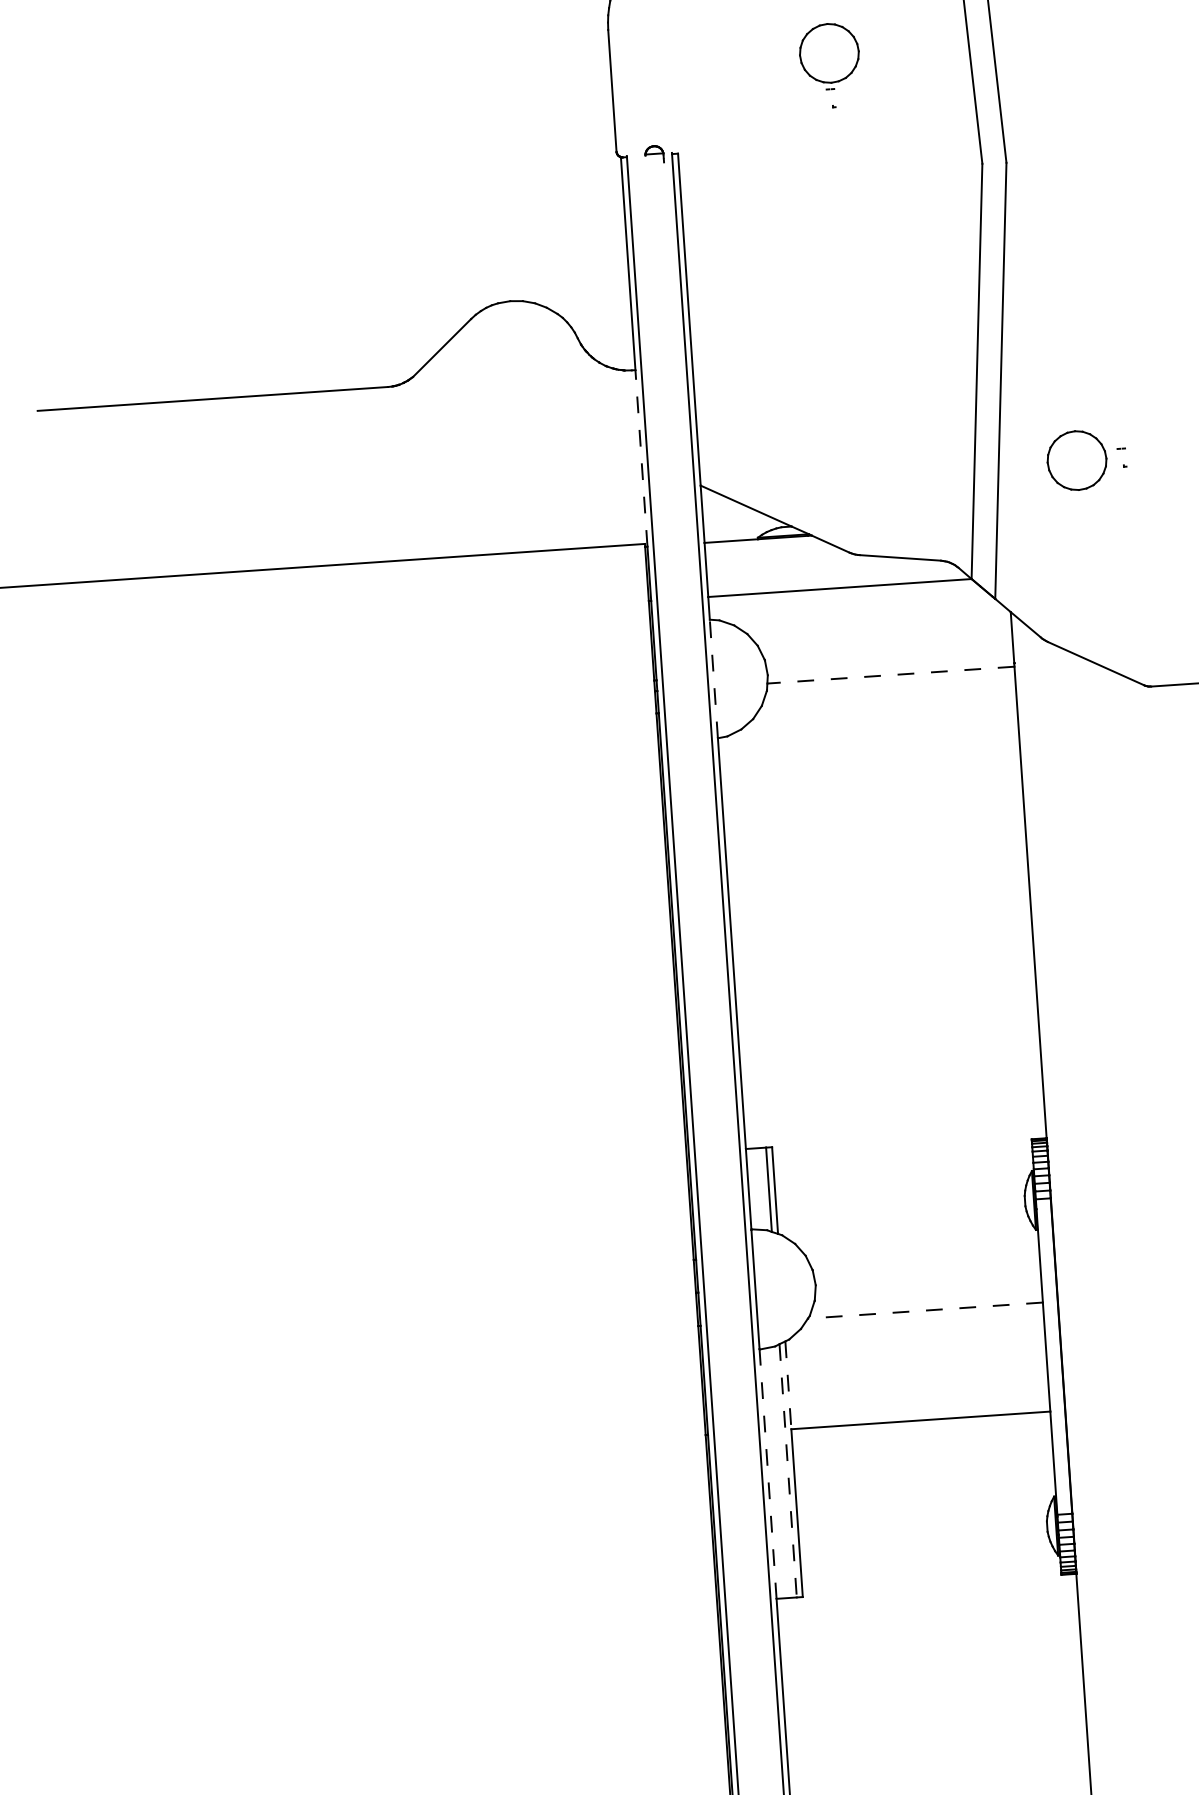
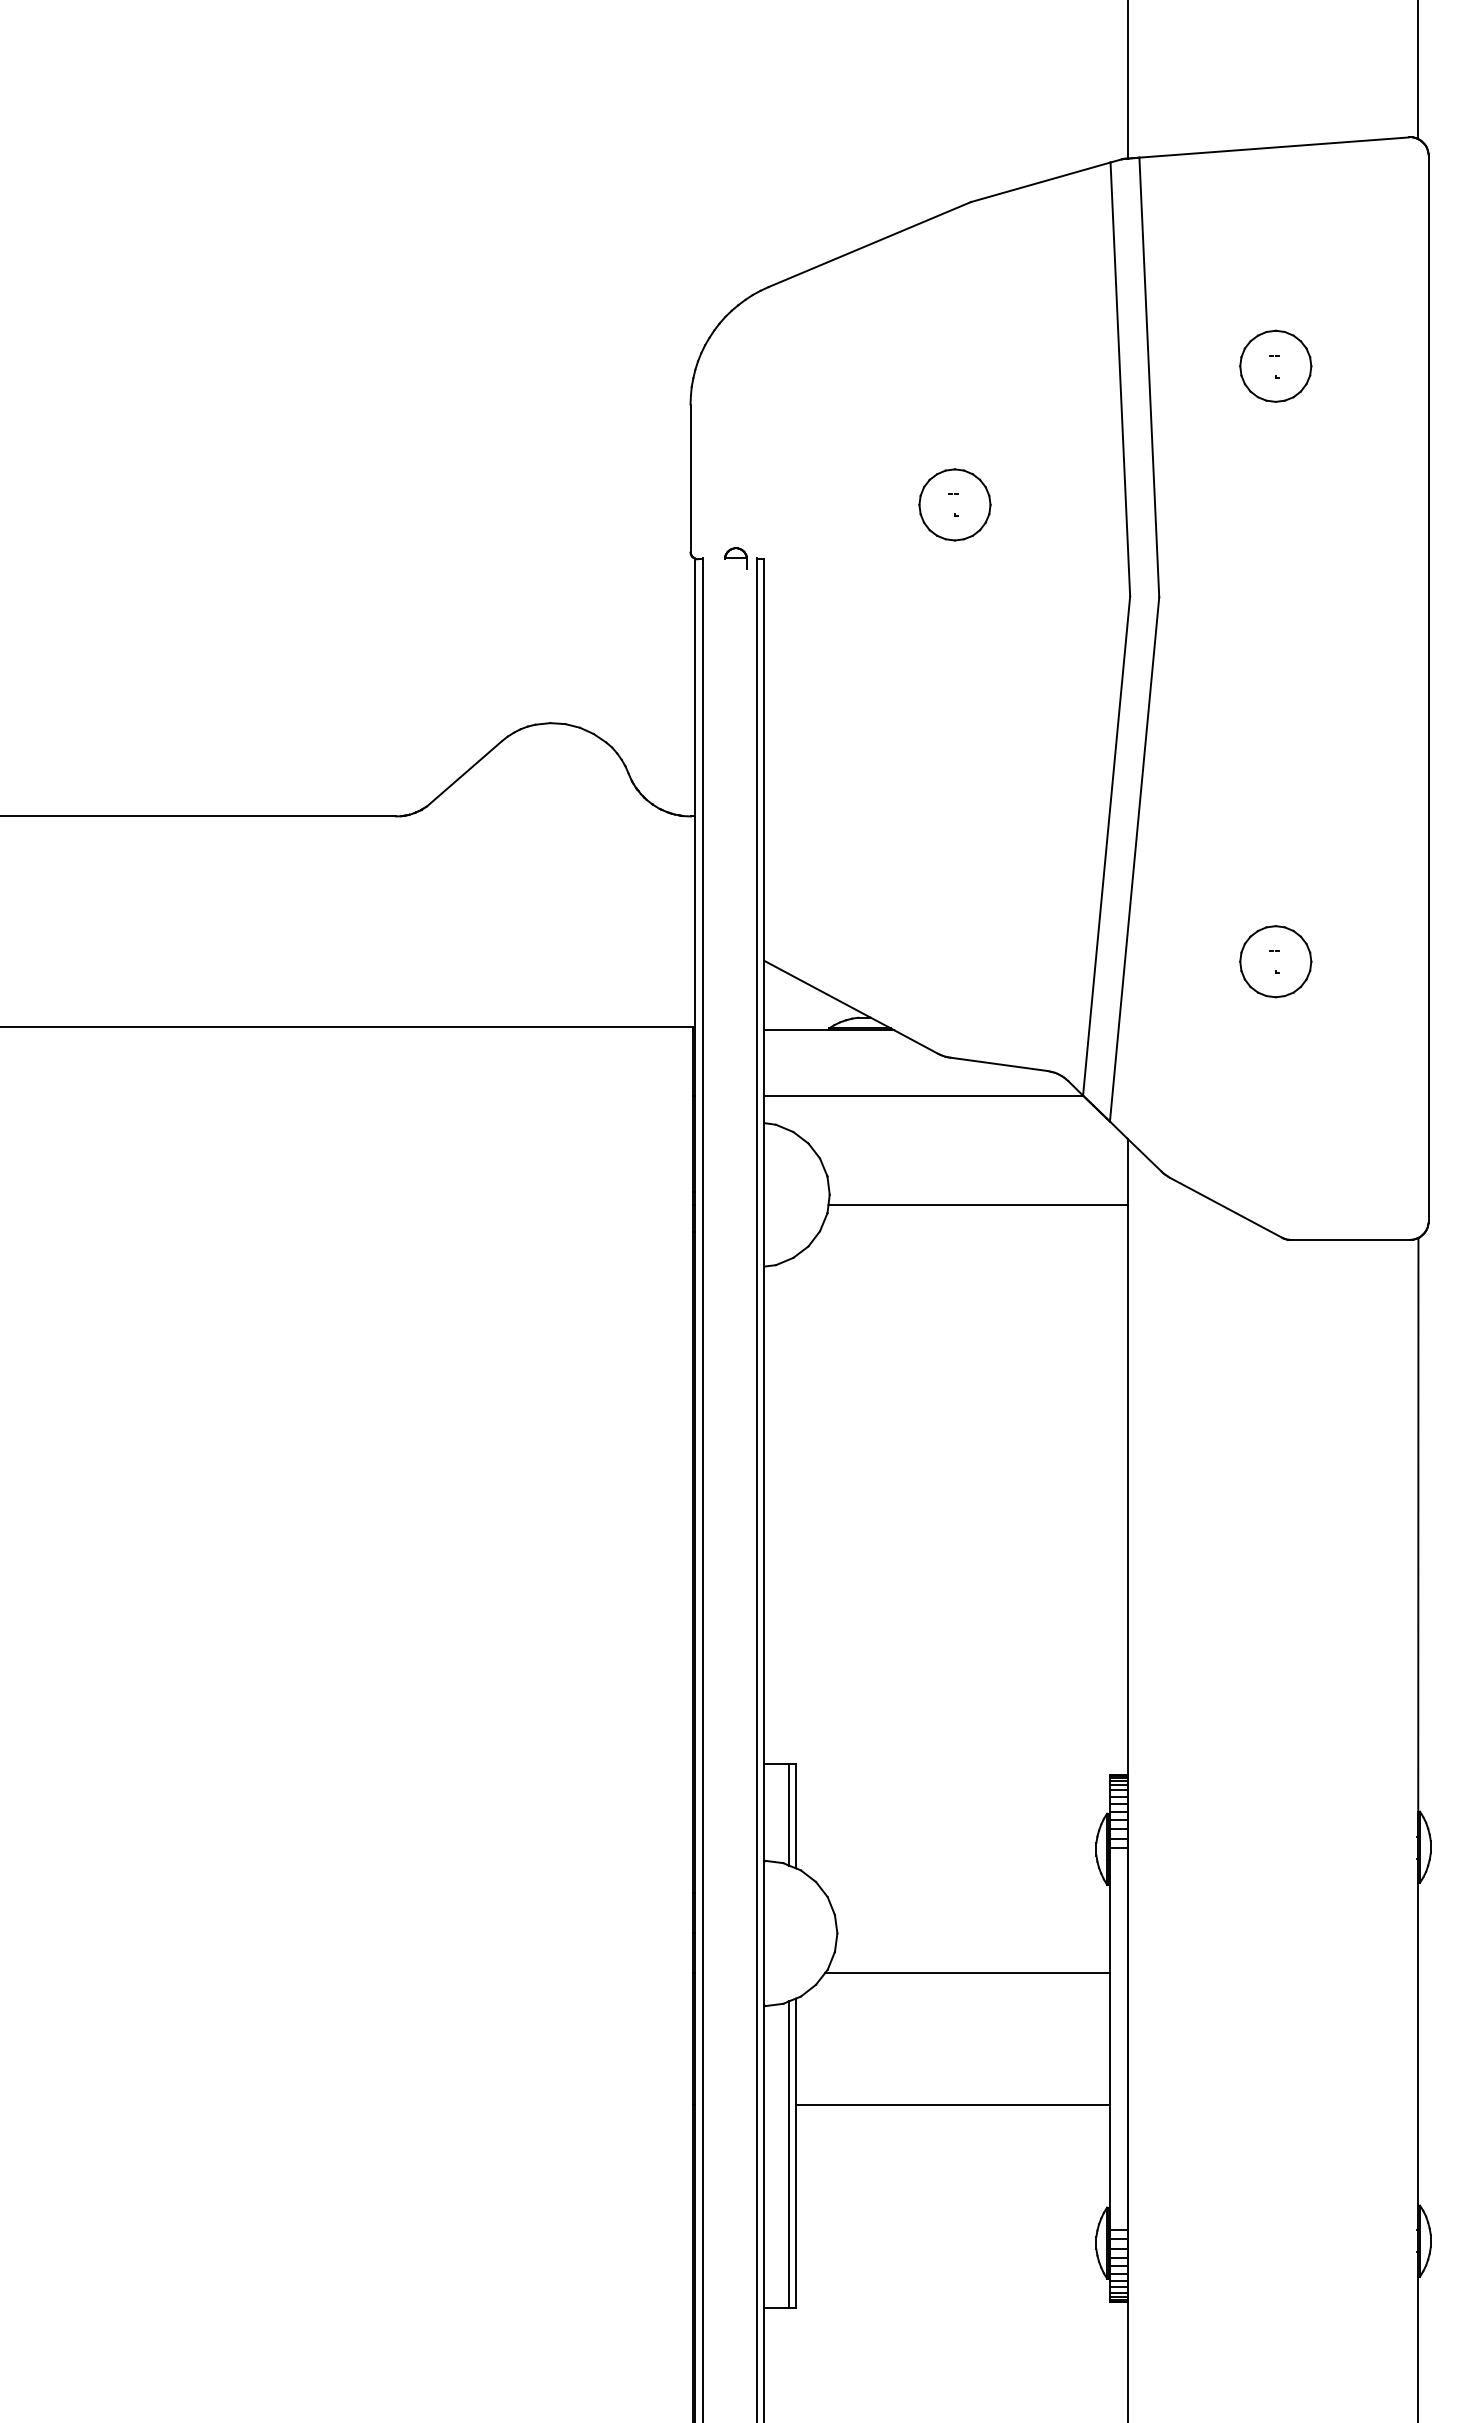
part: (828, 53) -> (954, 504), moved
line: (641, 458) -> (695, 923), dashed -> solid
part: (1076, 460) -> (1275, 961), moved
line: (891, 674) -> (978, 1204), dashed -> solid
line: (713, 678) -> (764, 1194), dashed -> solid
line: (924, 1310) -> (966, 1972), dashed -> solid
line: (788, 1386) -> (796, 2052), dashed -> solid
line: (787, 1471) -> (788, 2155), dashed -> solid
line: (768, 1474) -> (764, 2157), dashed -> solid

